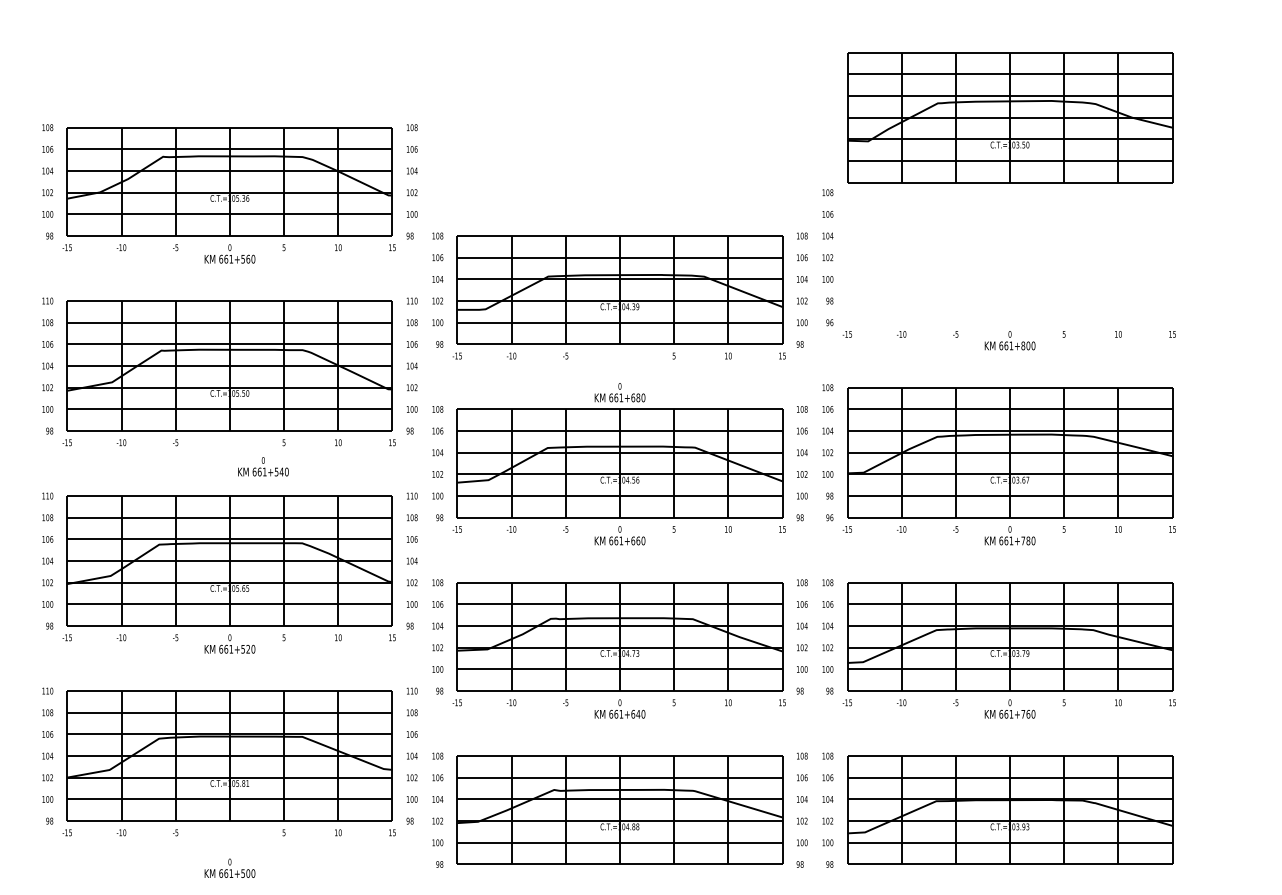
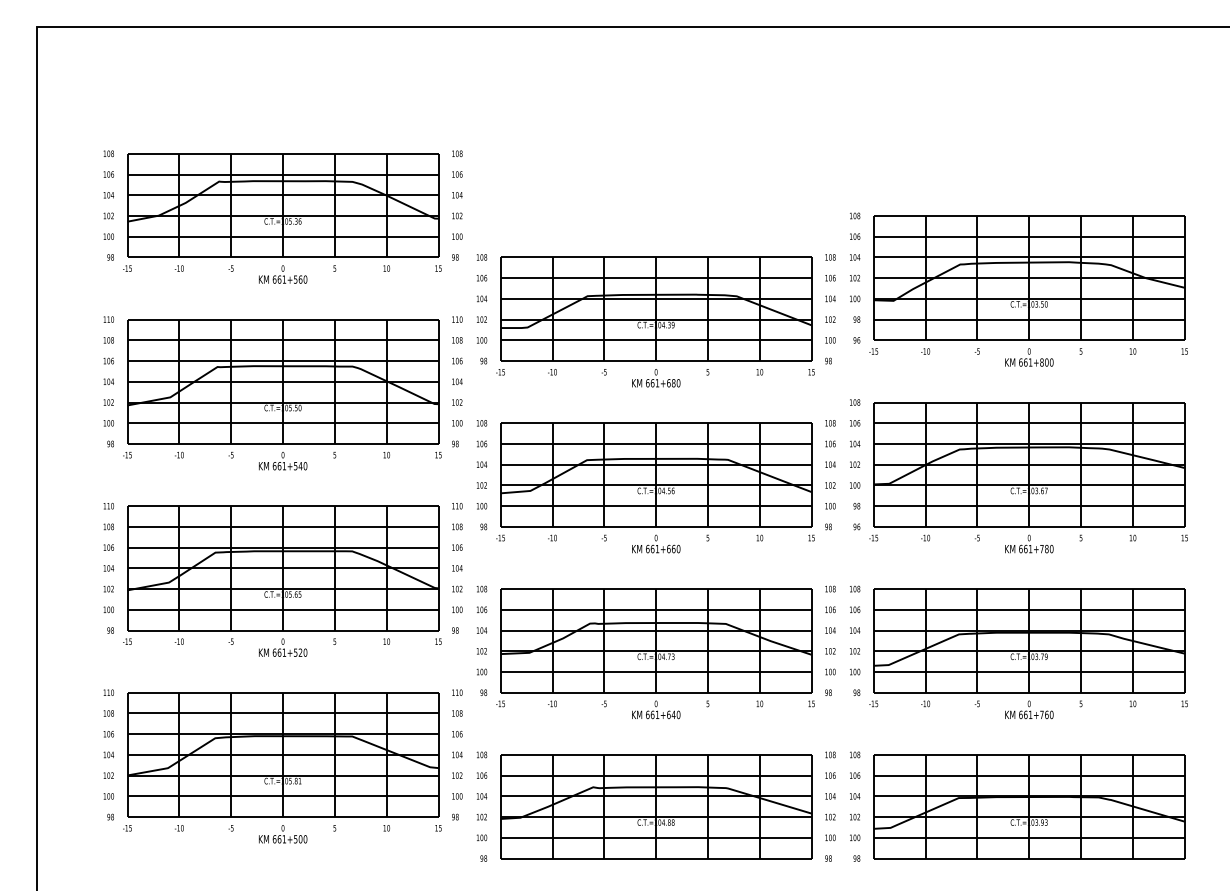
part: (1010, 116) -> (1029, 277), moved
text: (620, 392) -> (656, 378), moved
text: (263, 467) -> (283, 461), moved
text: (230, 868) -> (283, 834), moved

